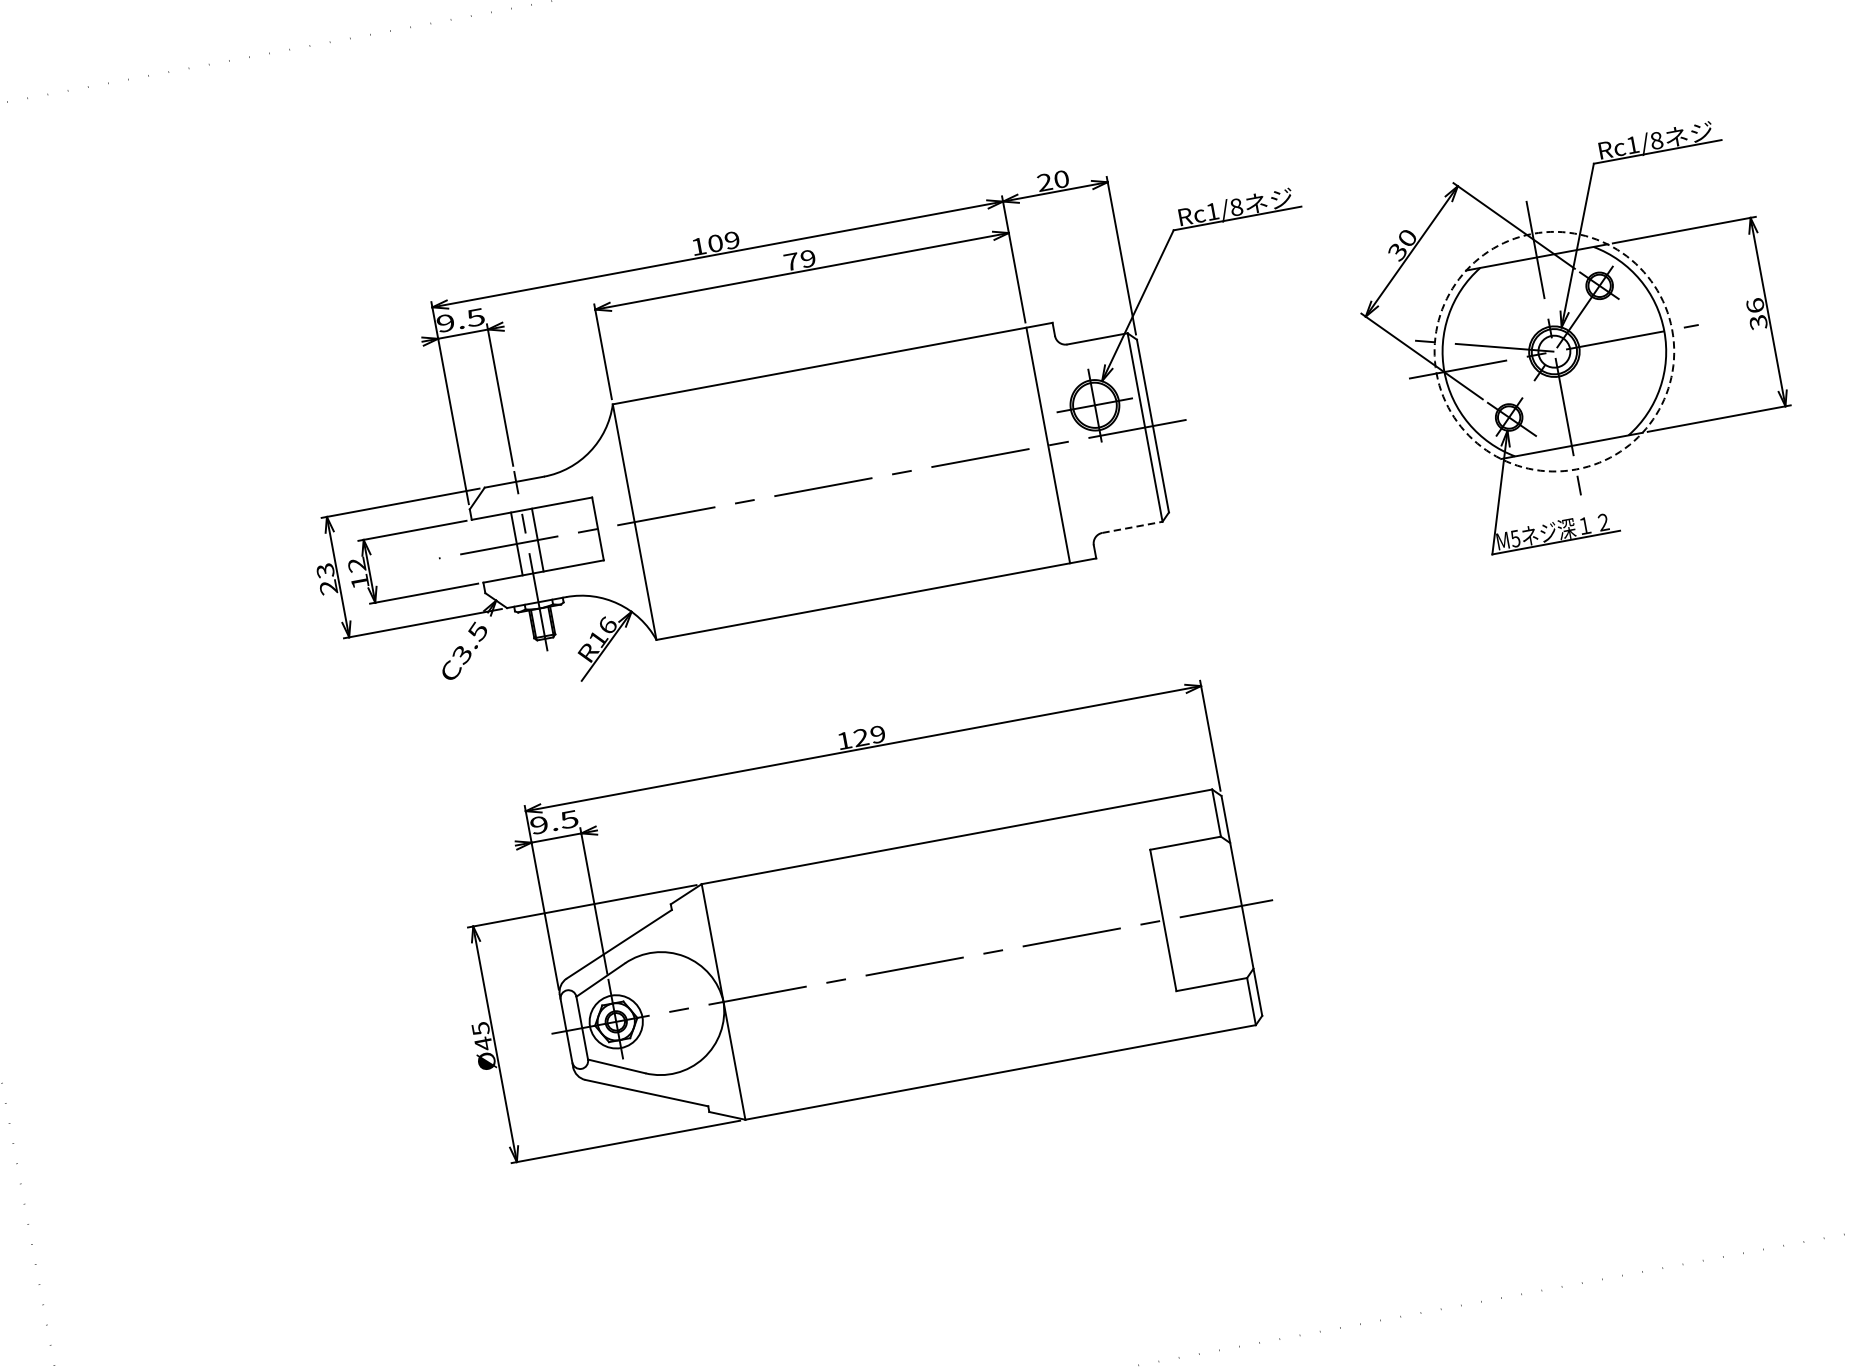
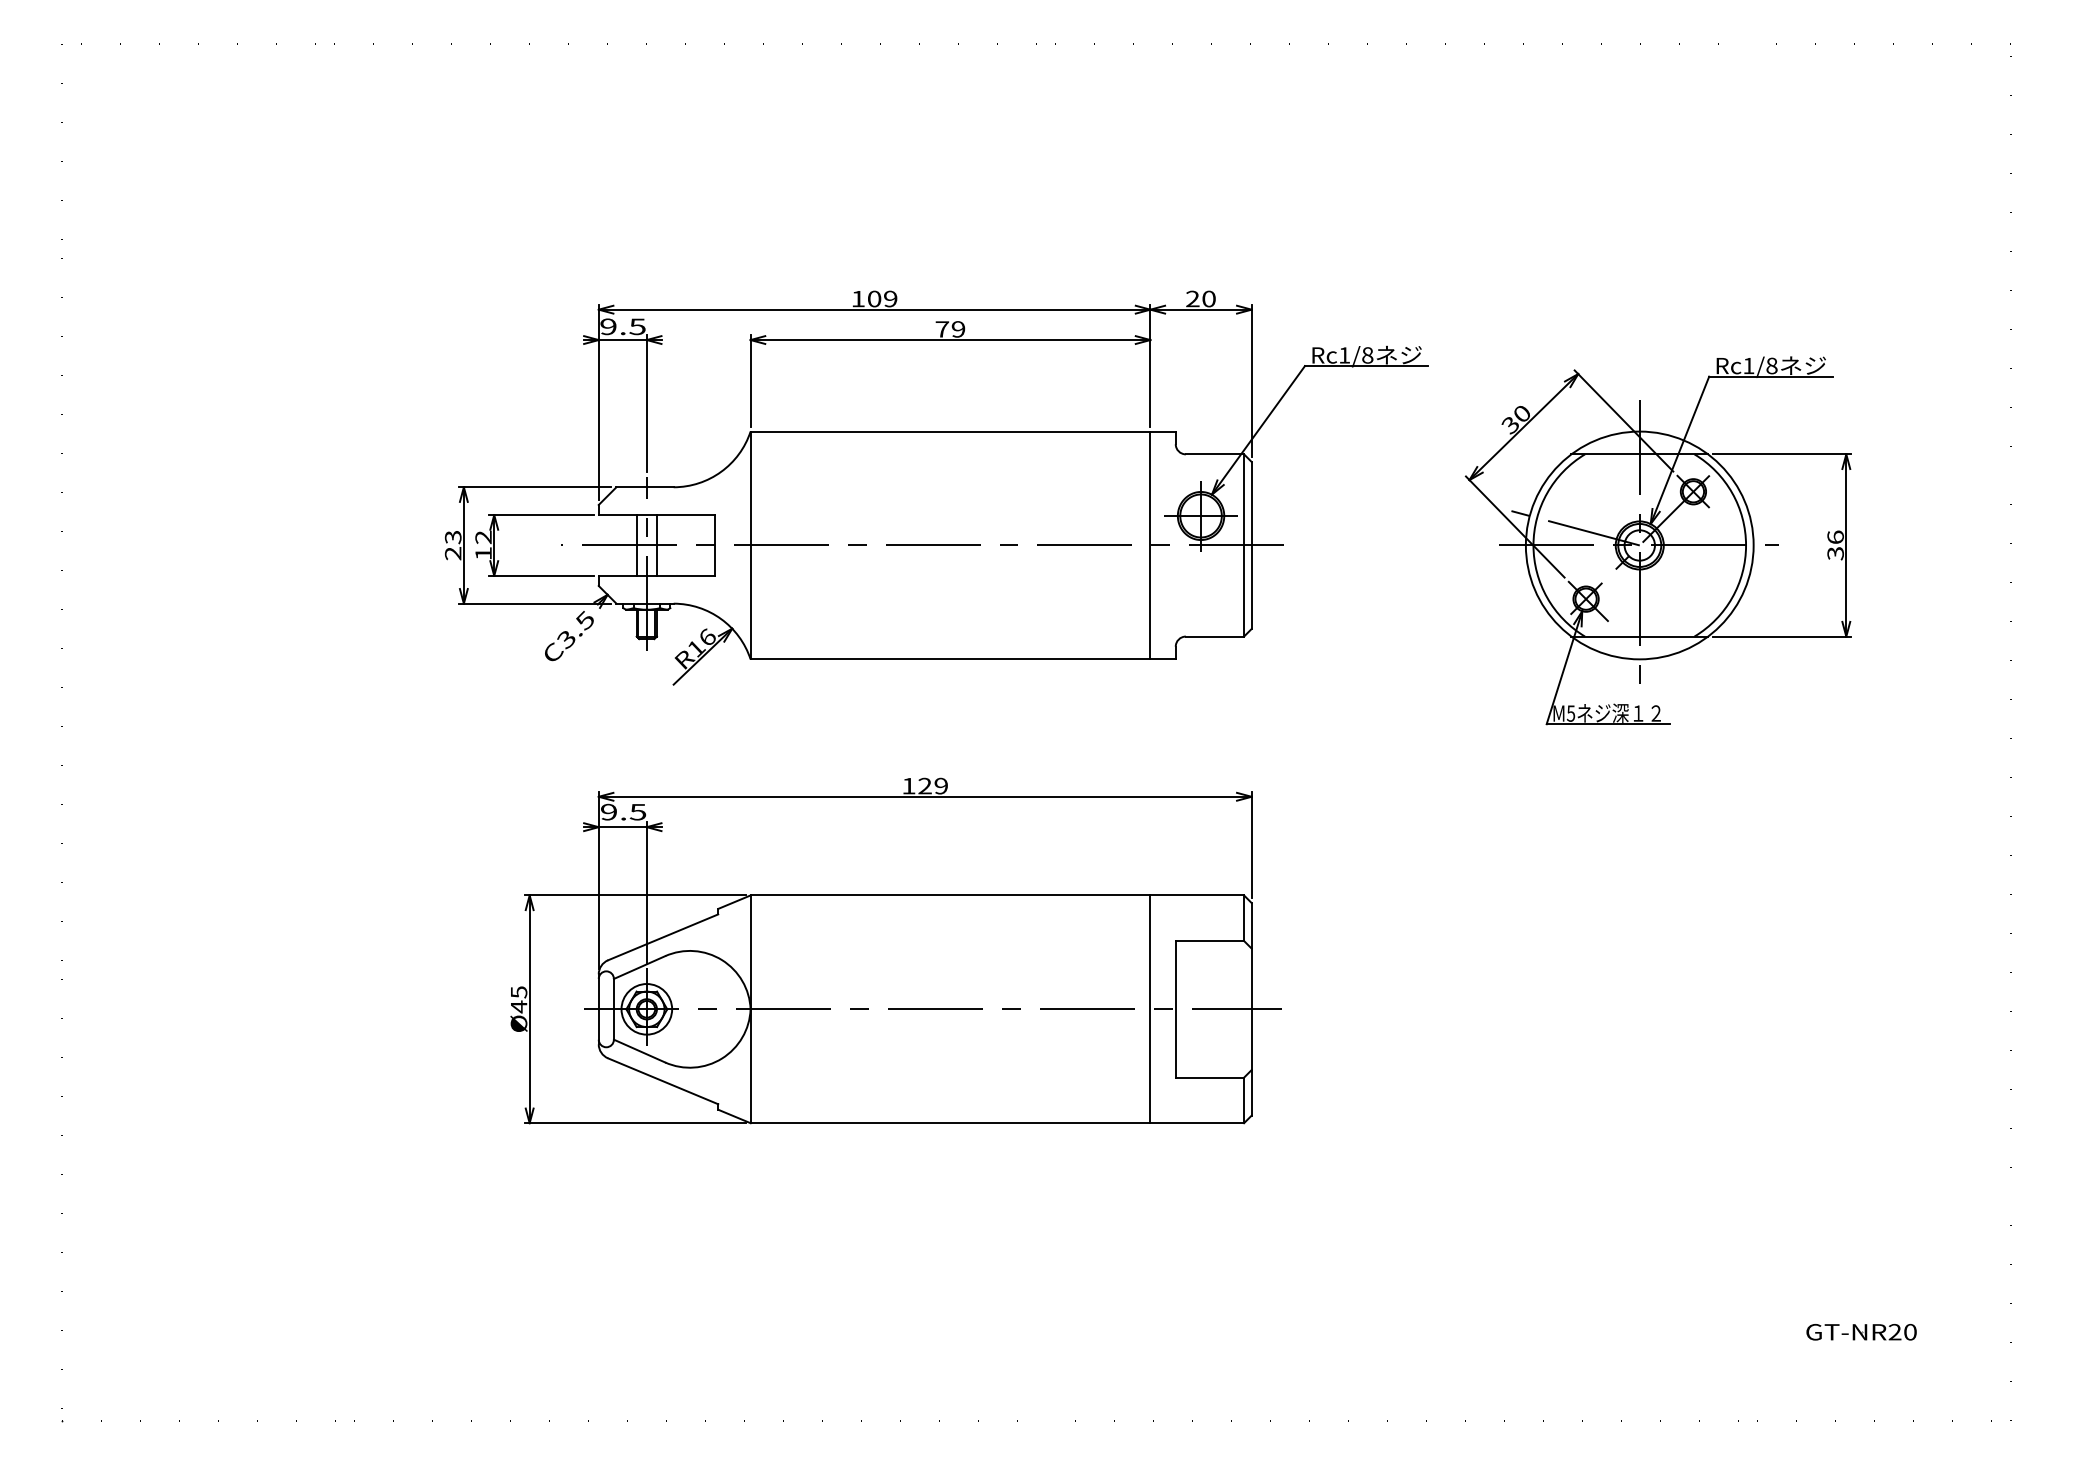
circle: (1554, 351) -> (1639, 545), dashed -> solid
line: (1132, 527) -> (1215, 636), dashed -> solid
line: (1137, 925) -> (1150, 1009), added

